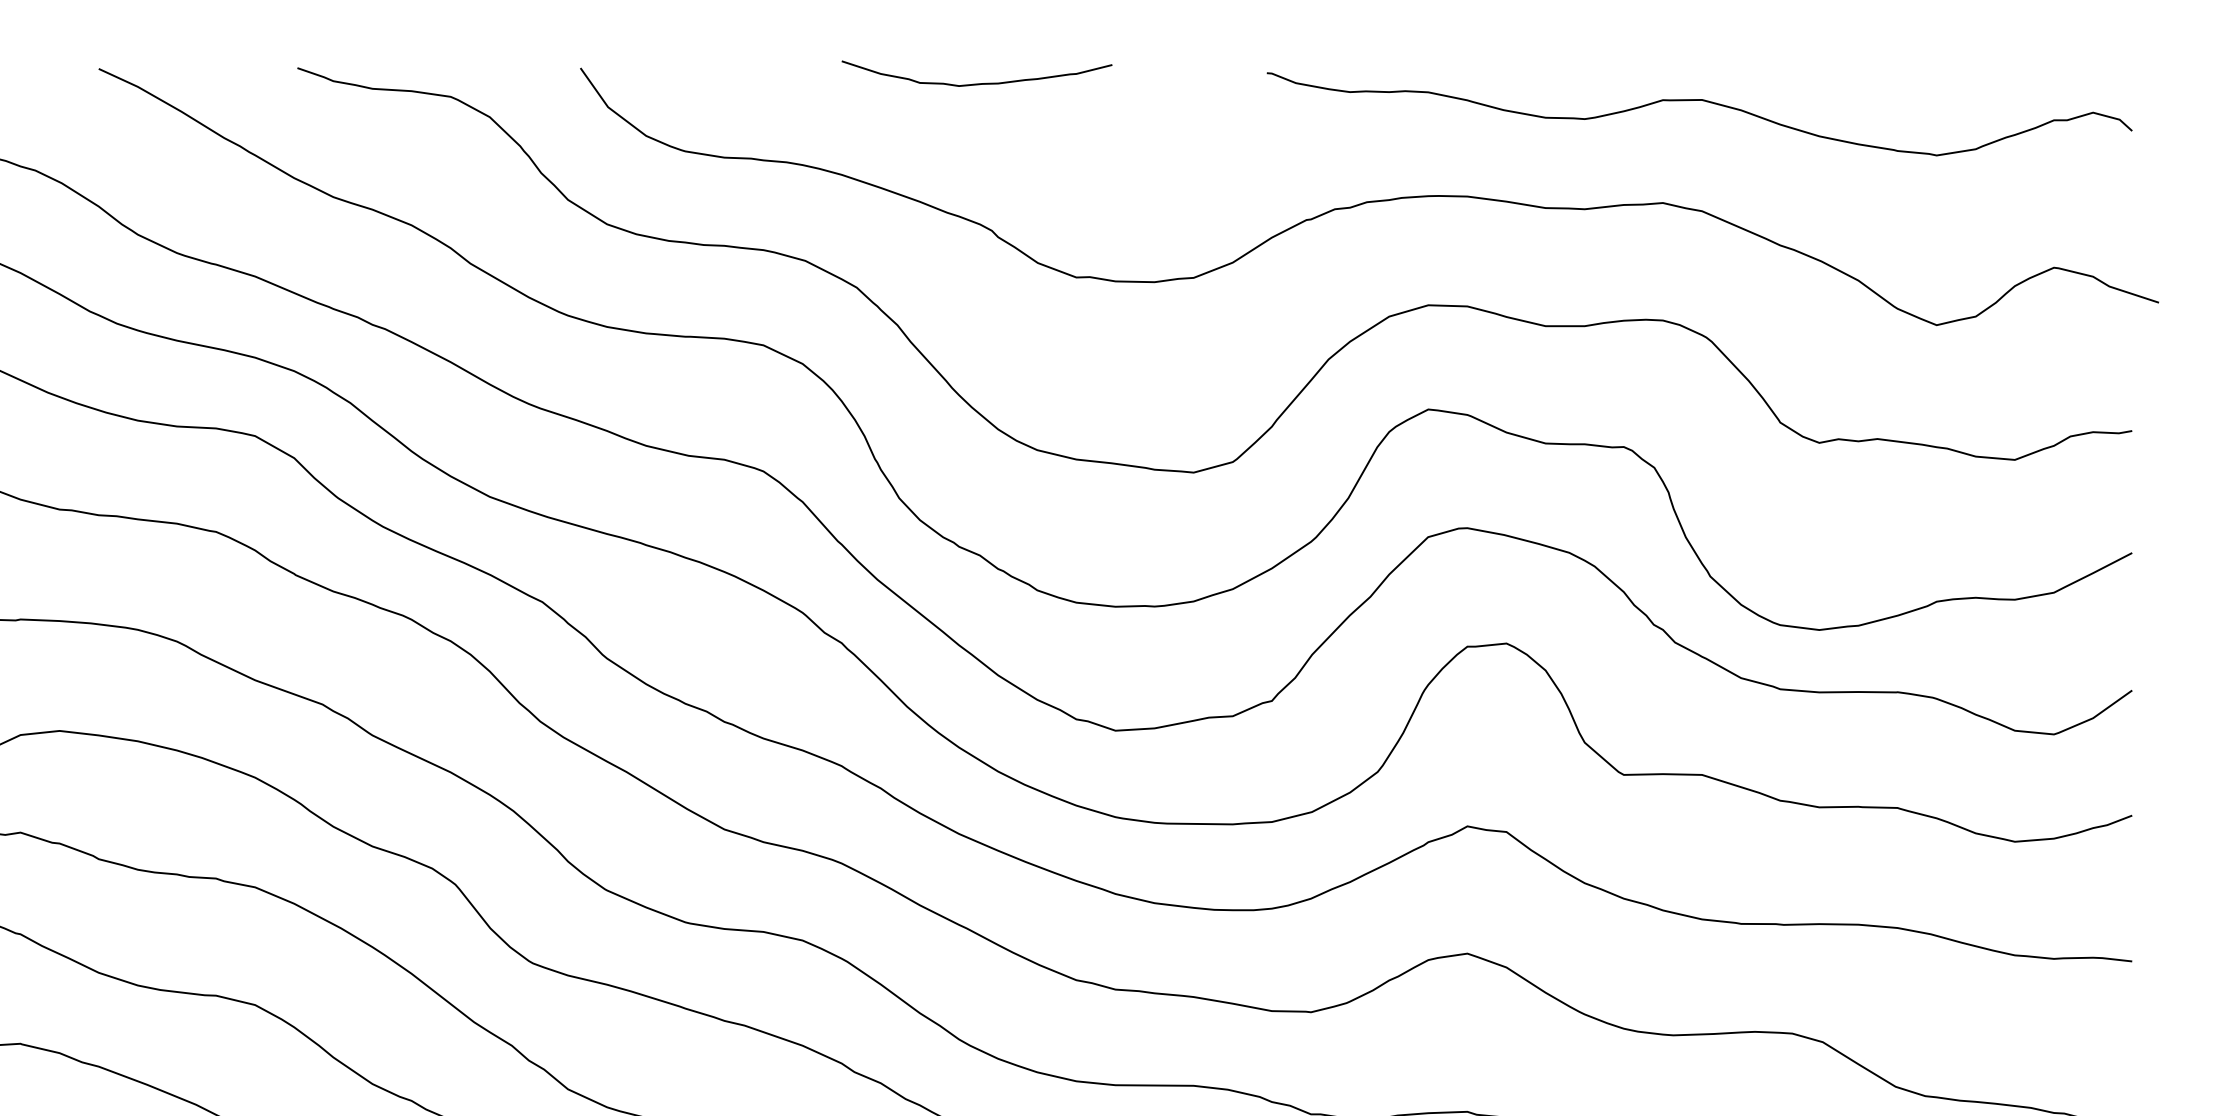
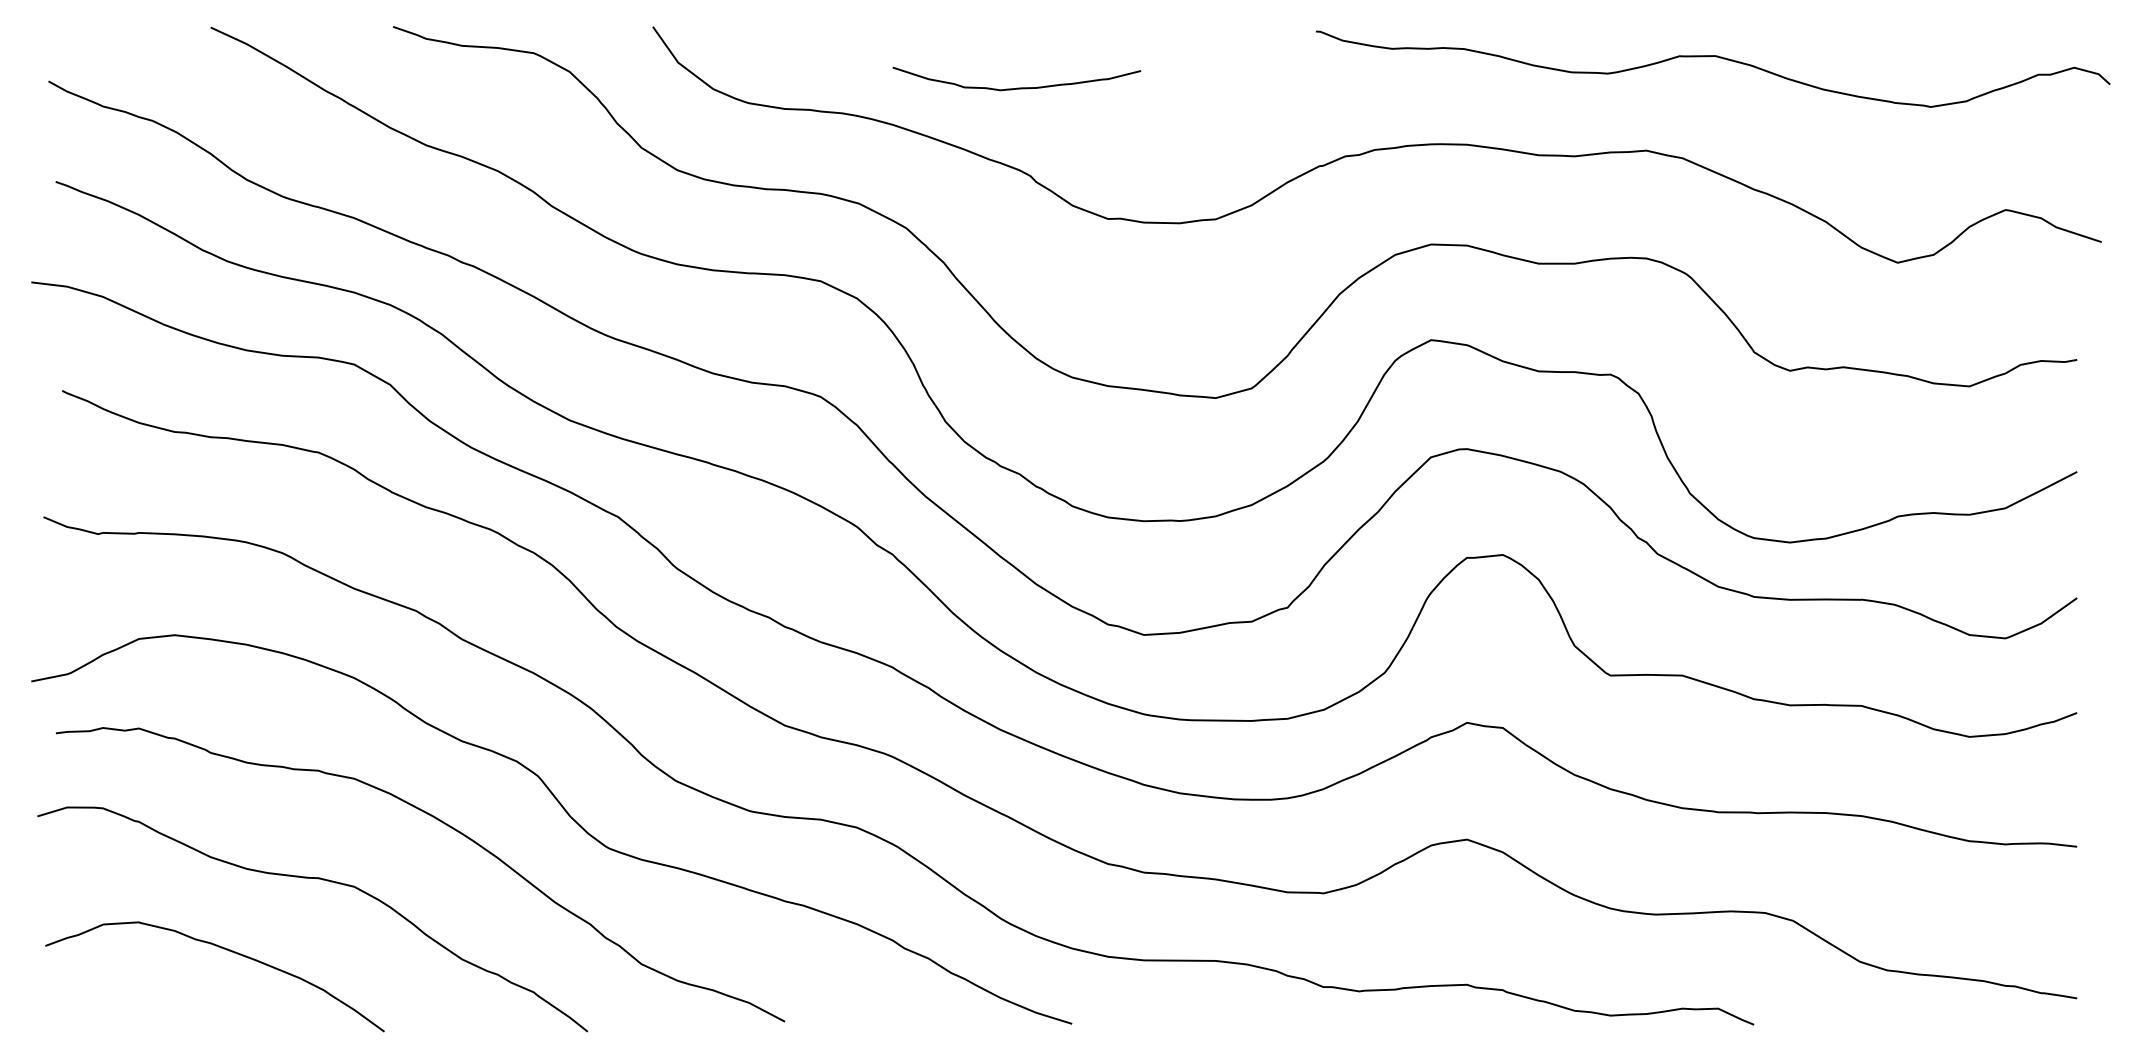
curve: (976, 83) -> (1016, 87), moved
curve: (1703, 101) -> (1716, 57), moved

